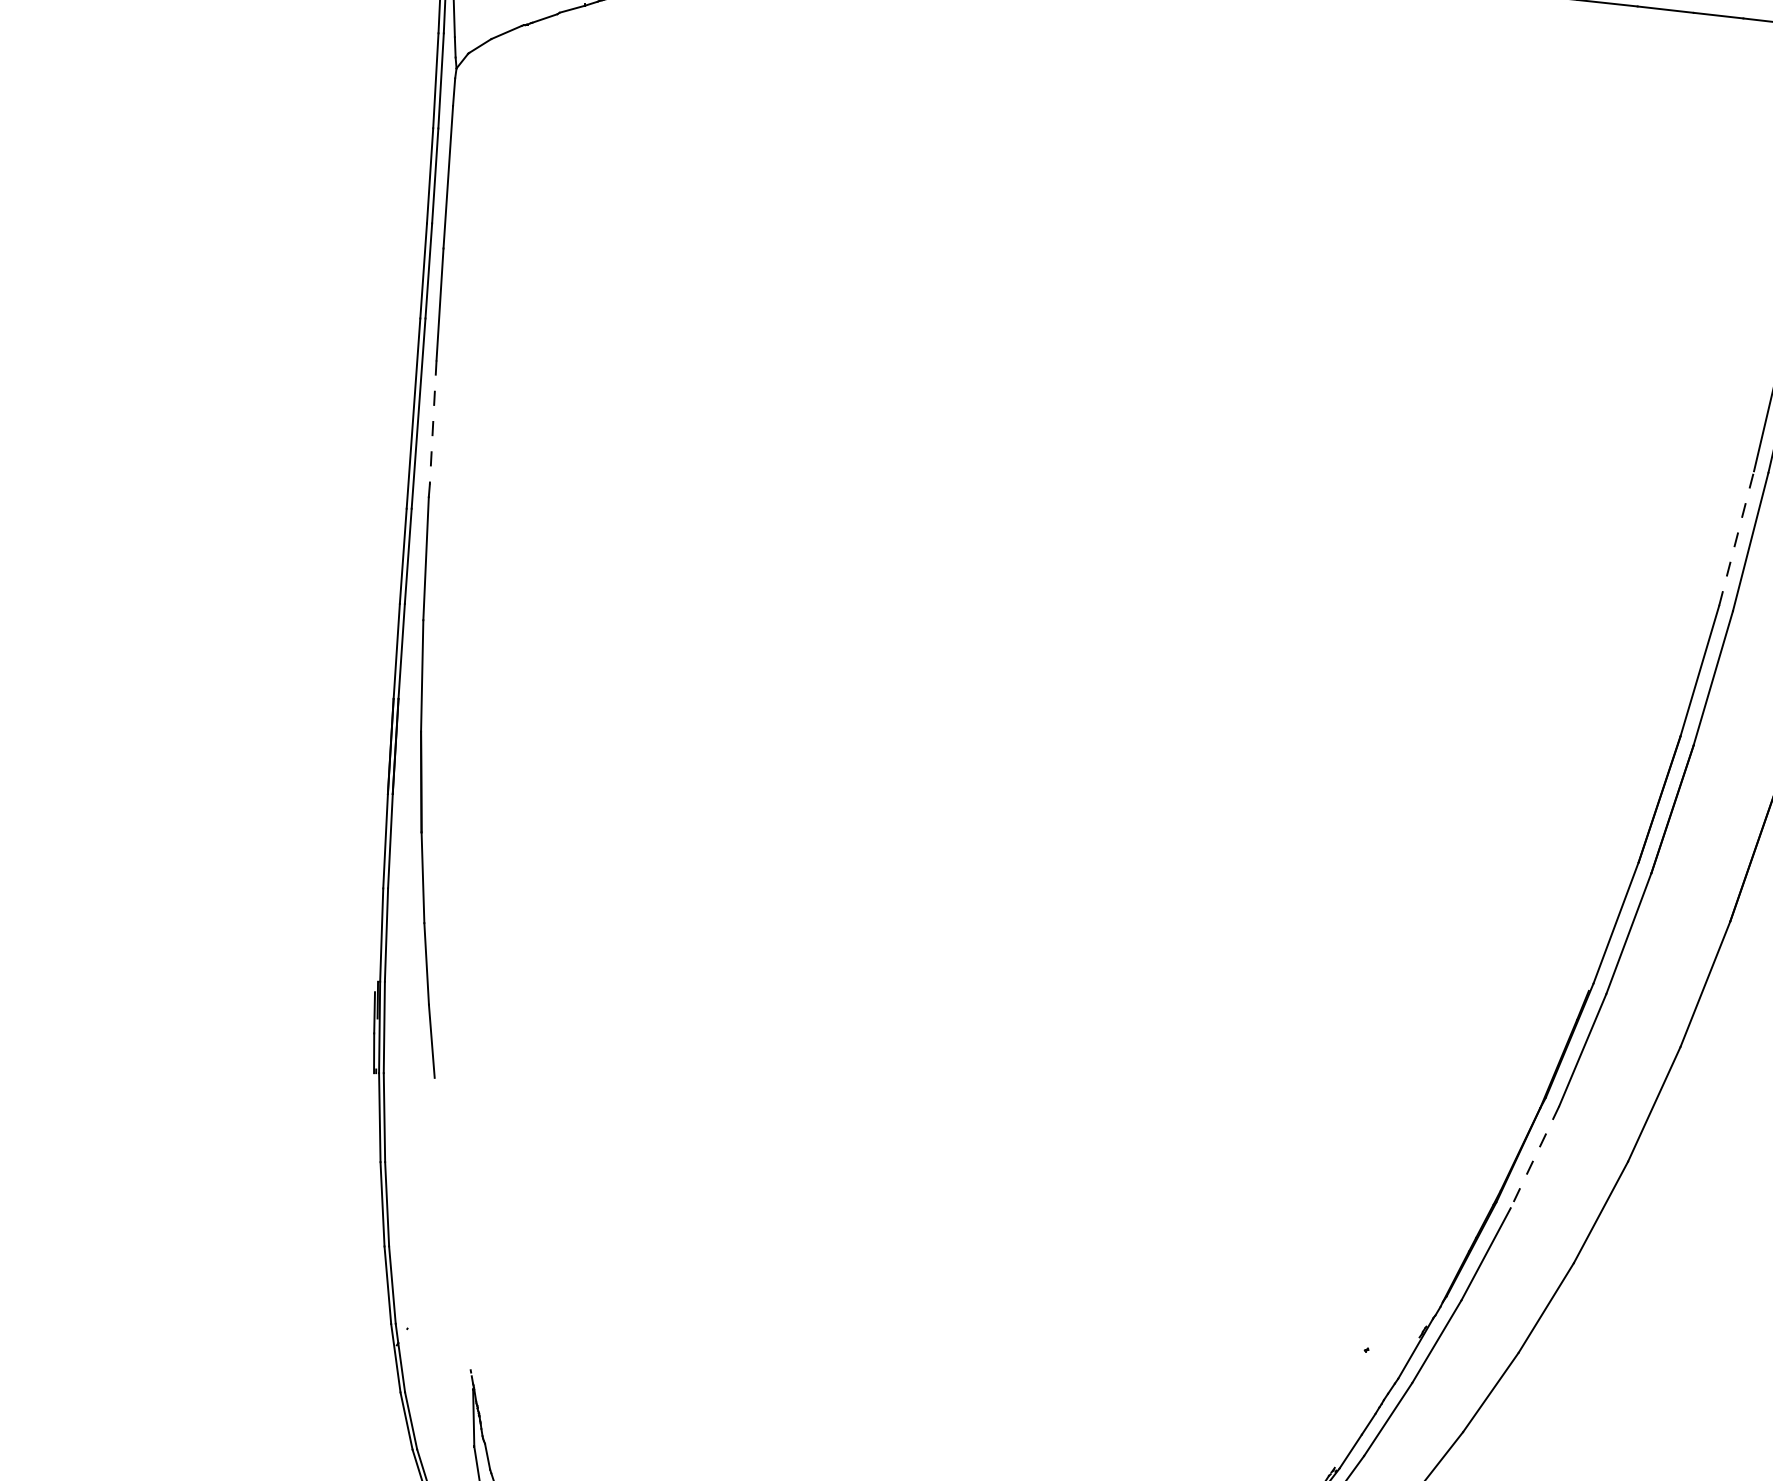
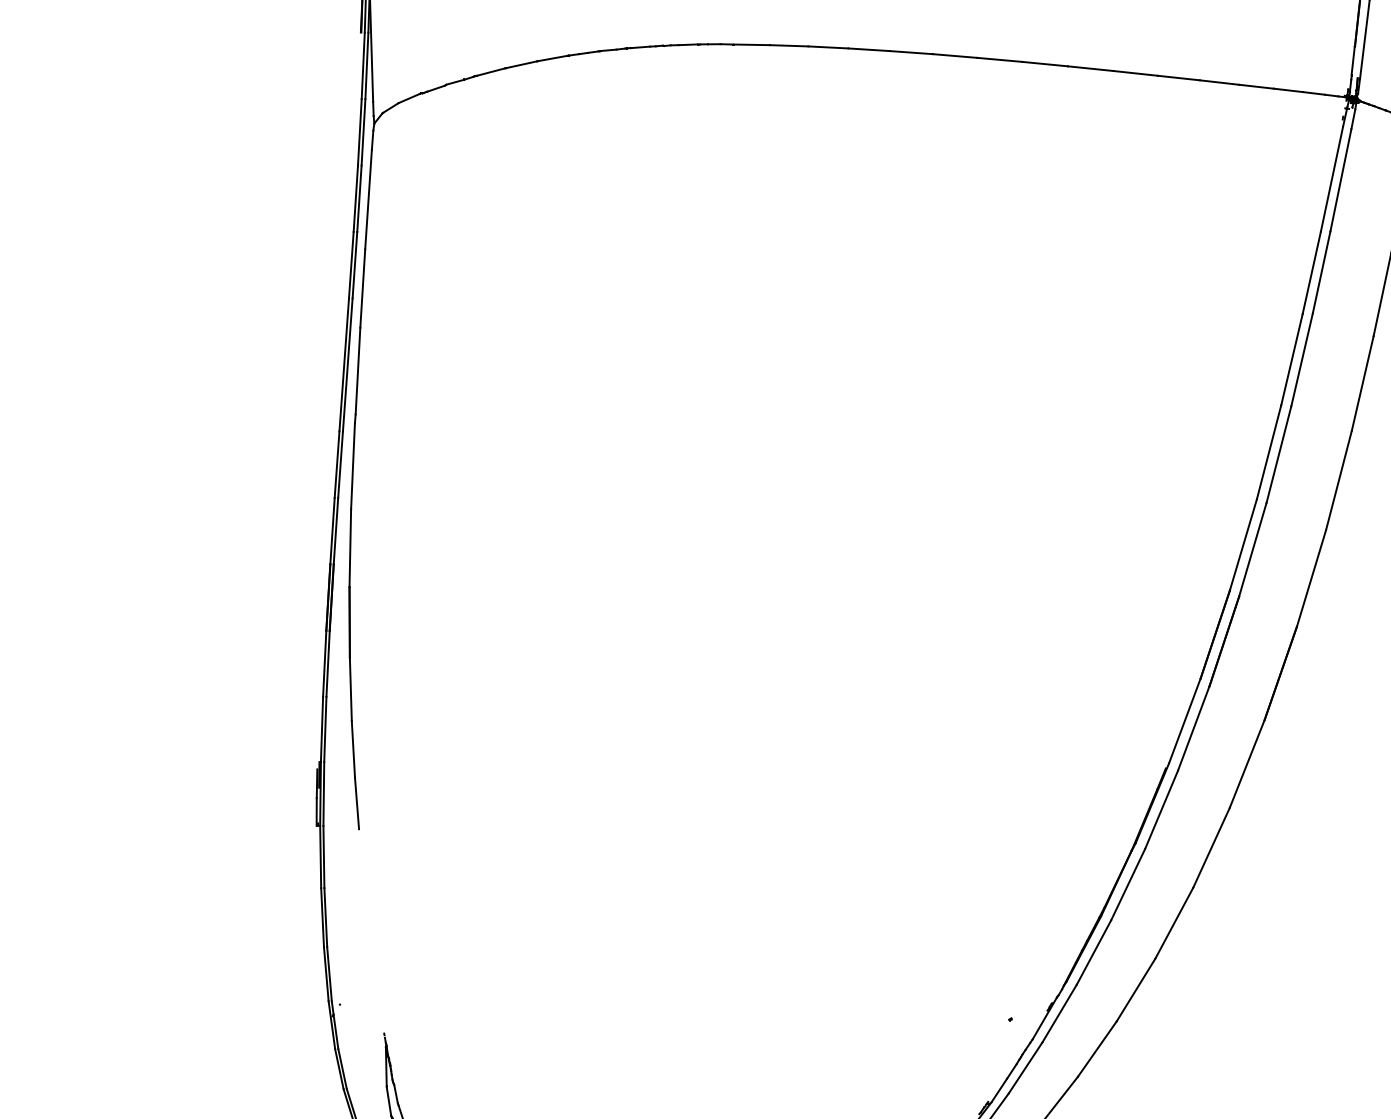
line: (432, 423) -> (357, 371), dashed -> solid
line: (1737, 538) -> (1269, 452), dashed -> solid
line: (1534, 1158) -> (1127, 885), dashed -> solid

